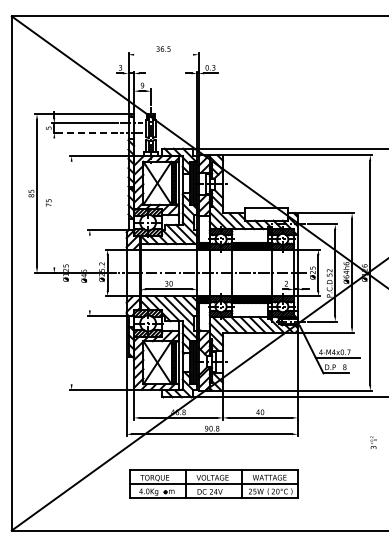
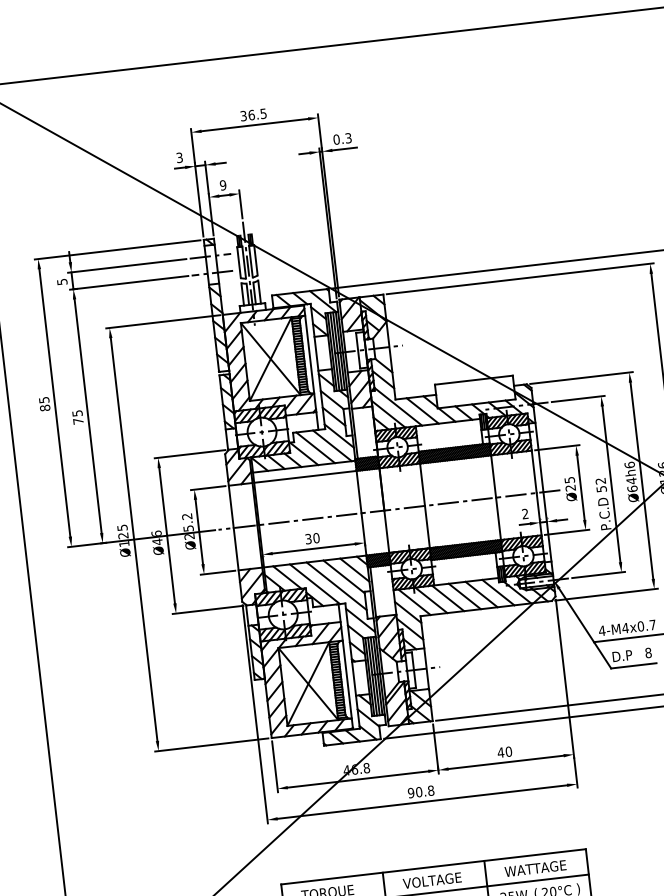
line: (163, 54) -> (254, 124), added
line: (85, 132) -> (129, 282), dashed -> solid
line: (54, 202) -> (88, 415), added
line: (71, 272) -> (133, 538), added
line: (89, 272) -> (166, 534), added

